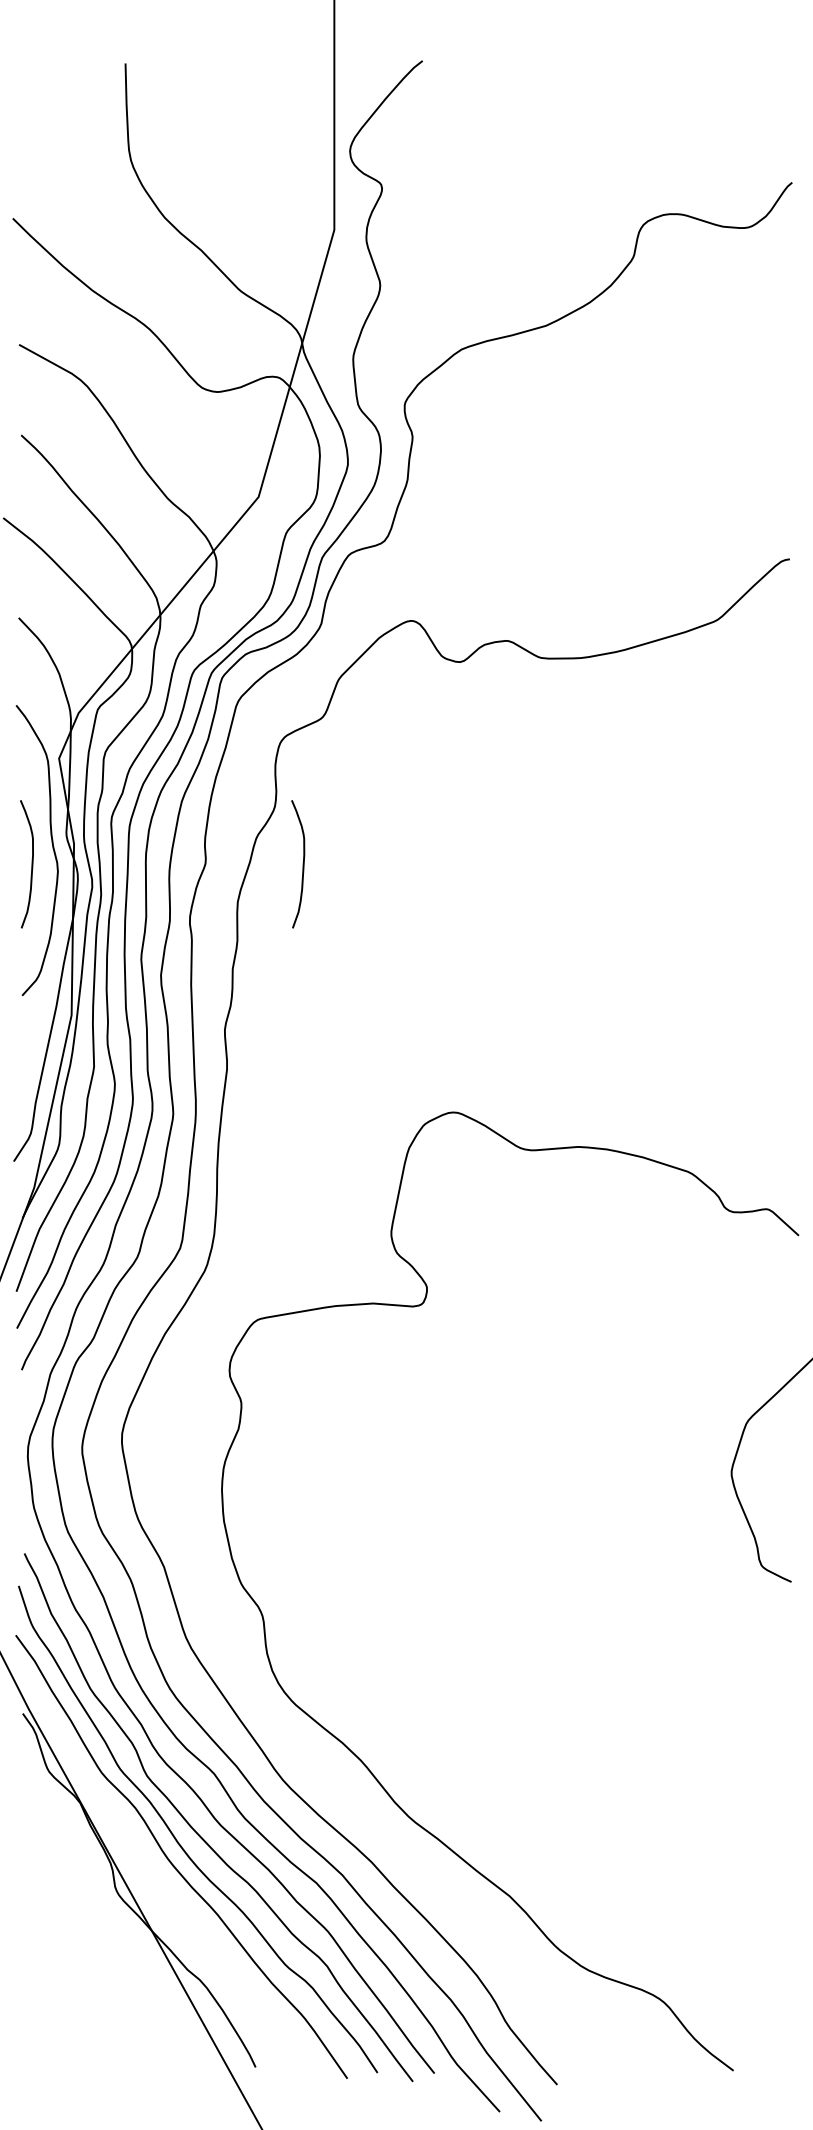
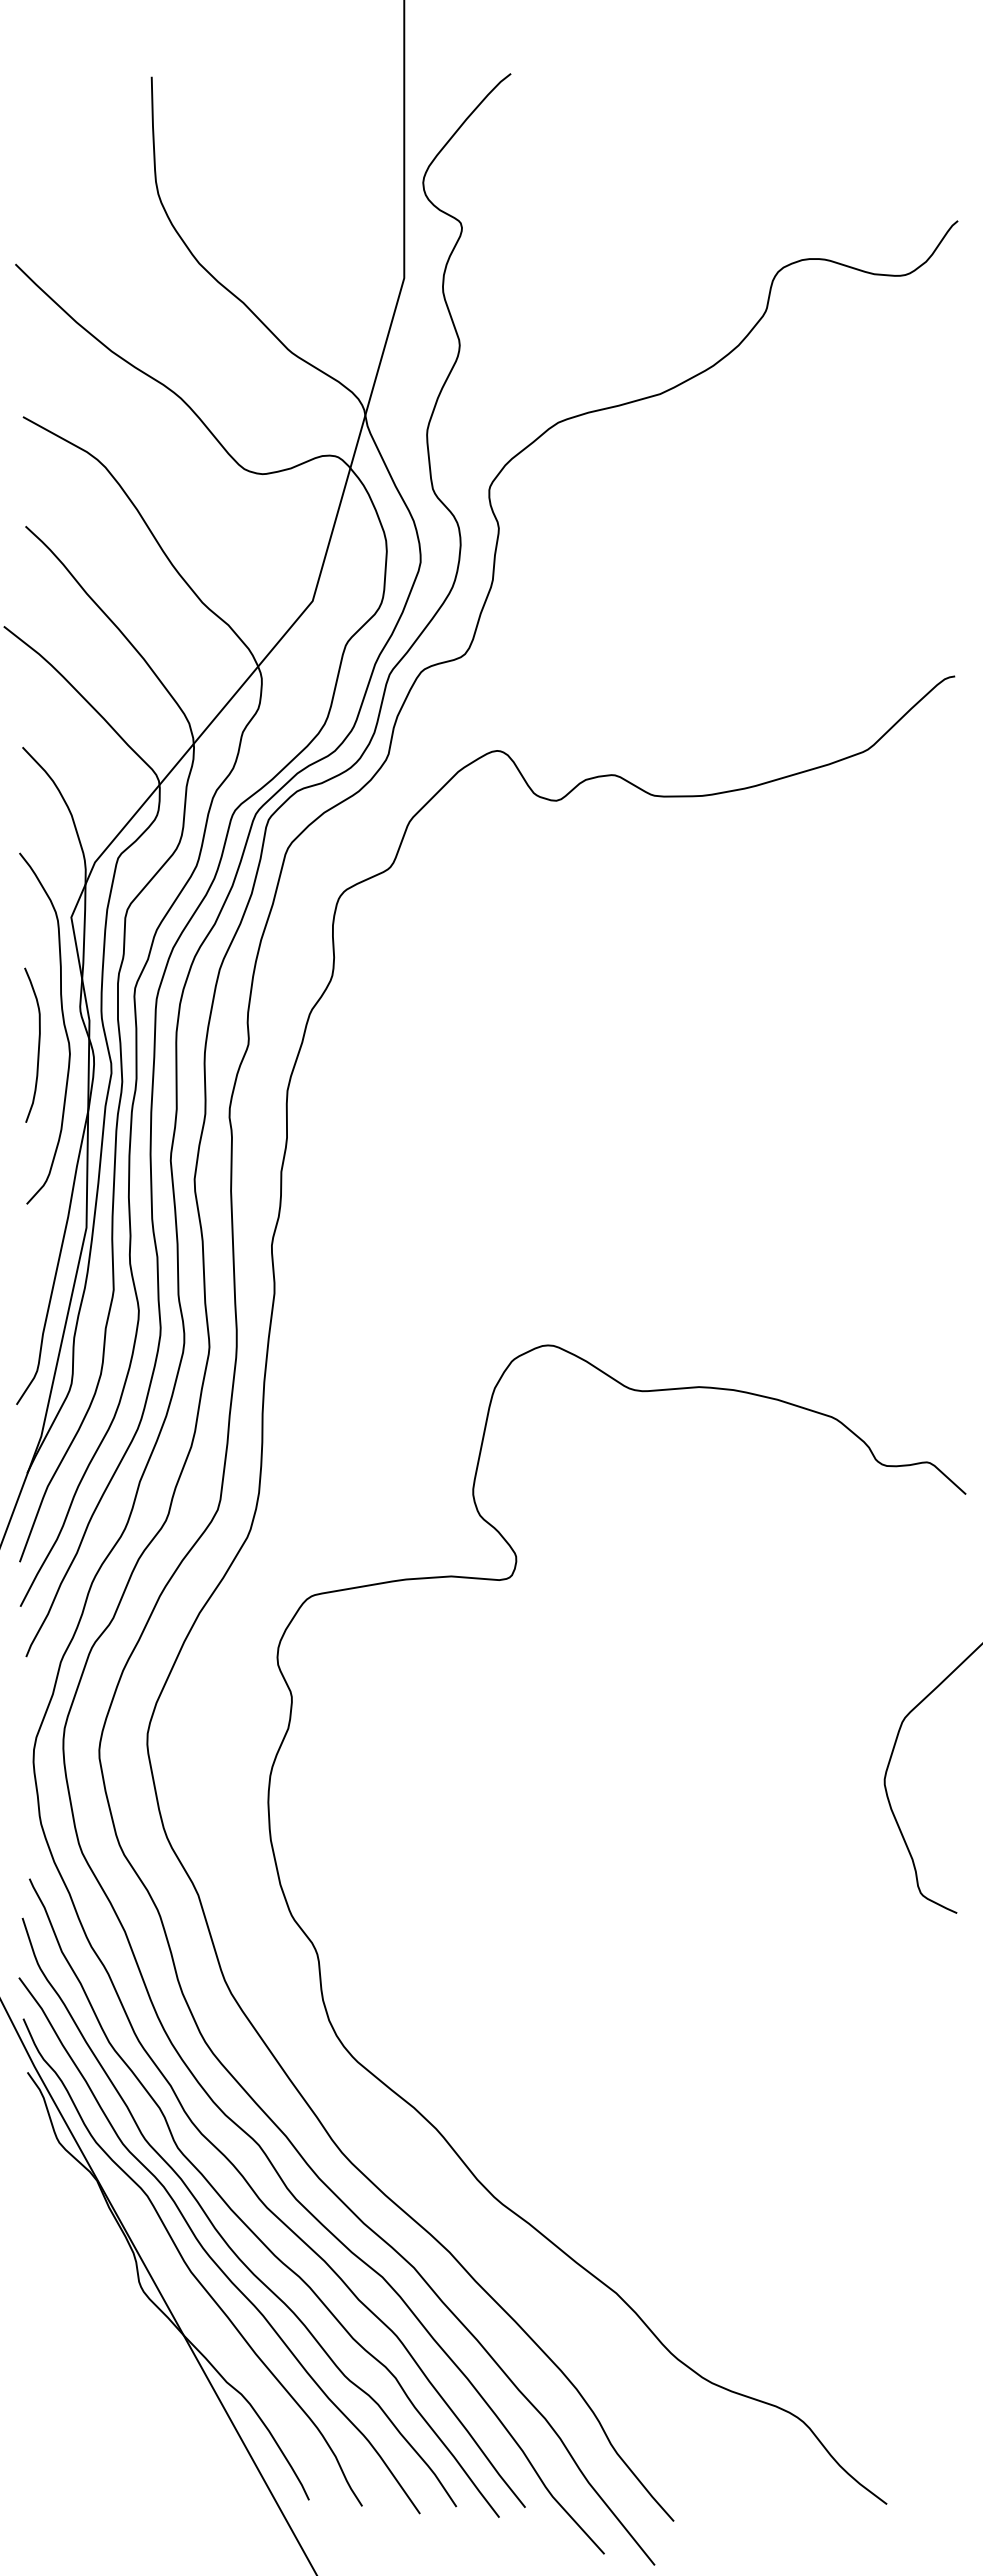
curve: (303, 863) -> (366, 1044), removed
curve: (155, 1872) -> (187, 2264), added

